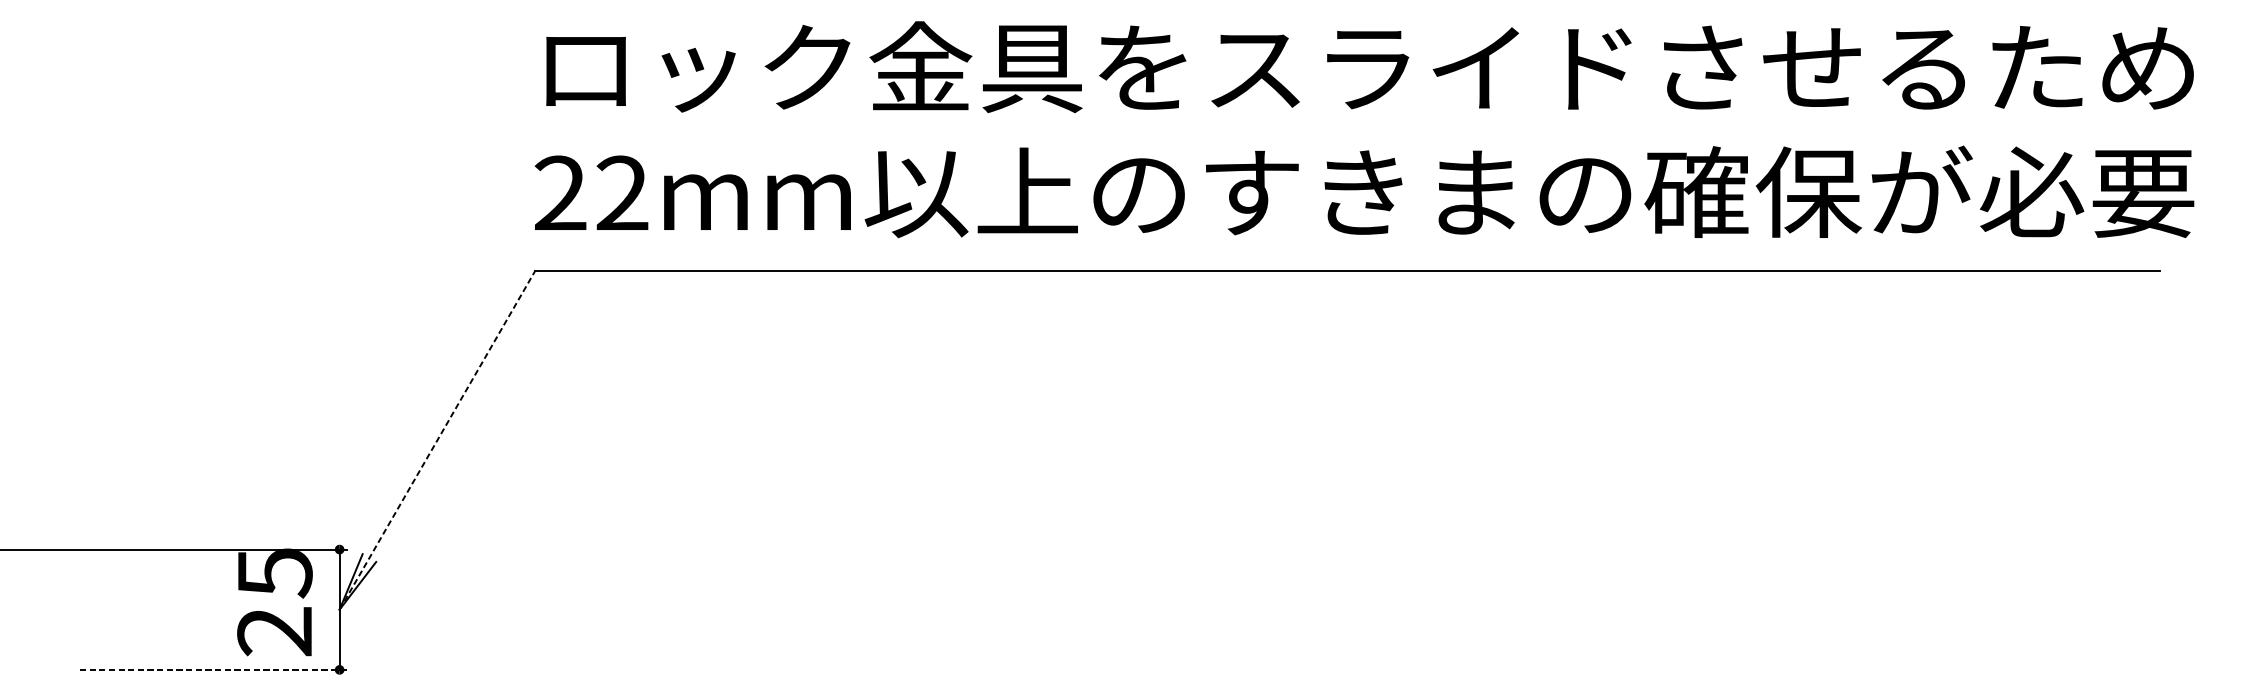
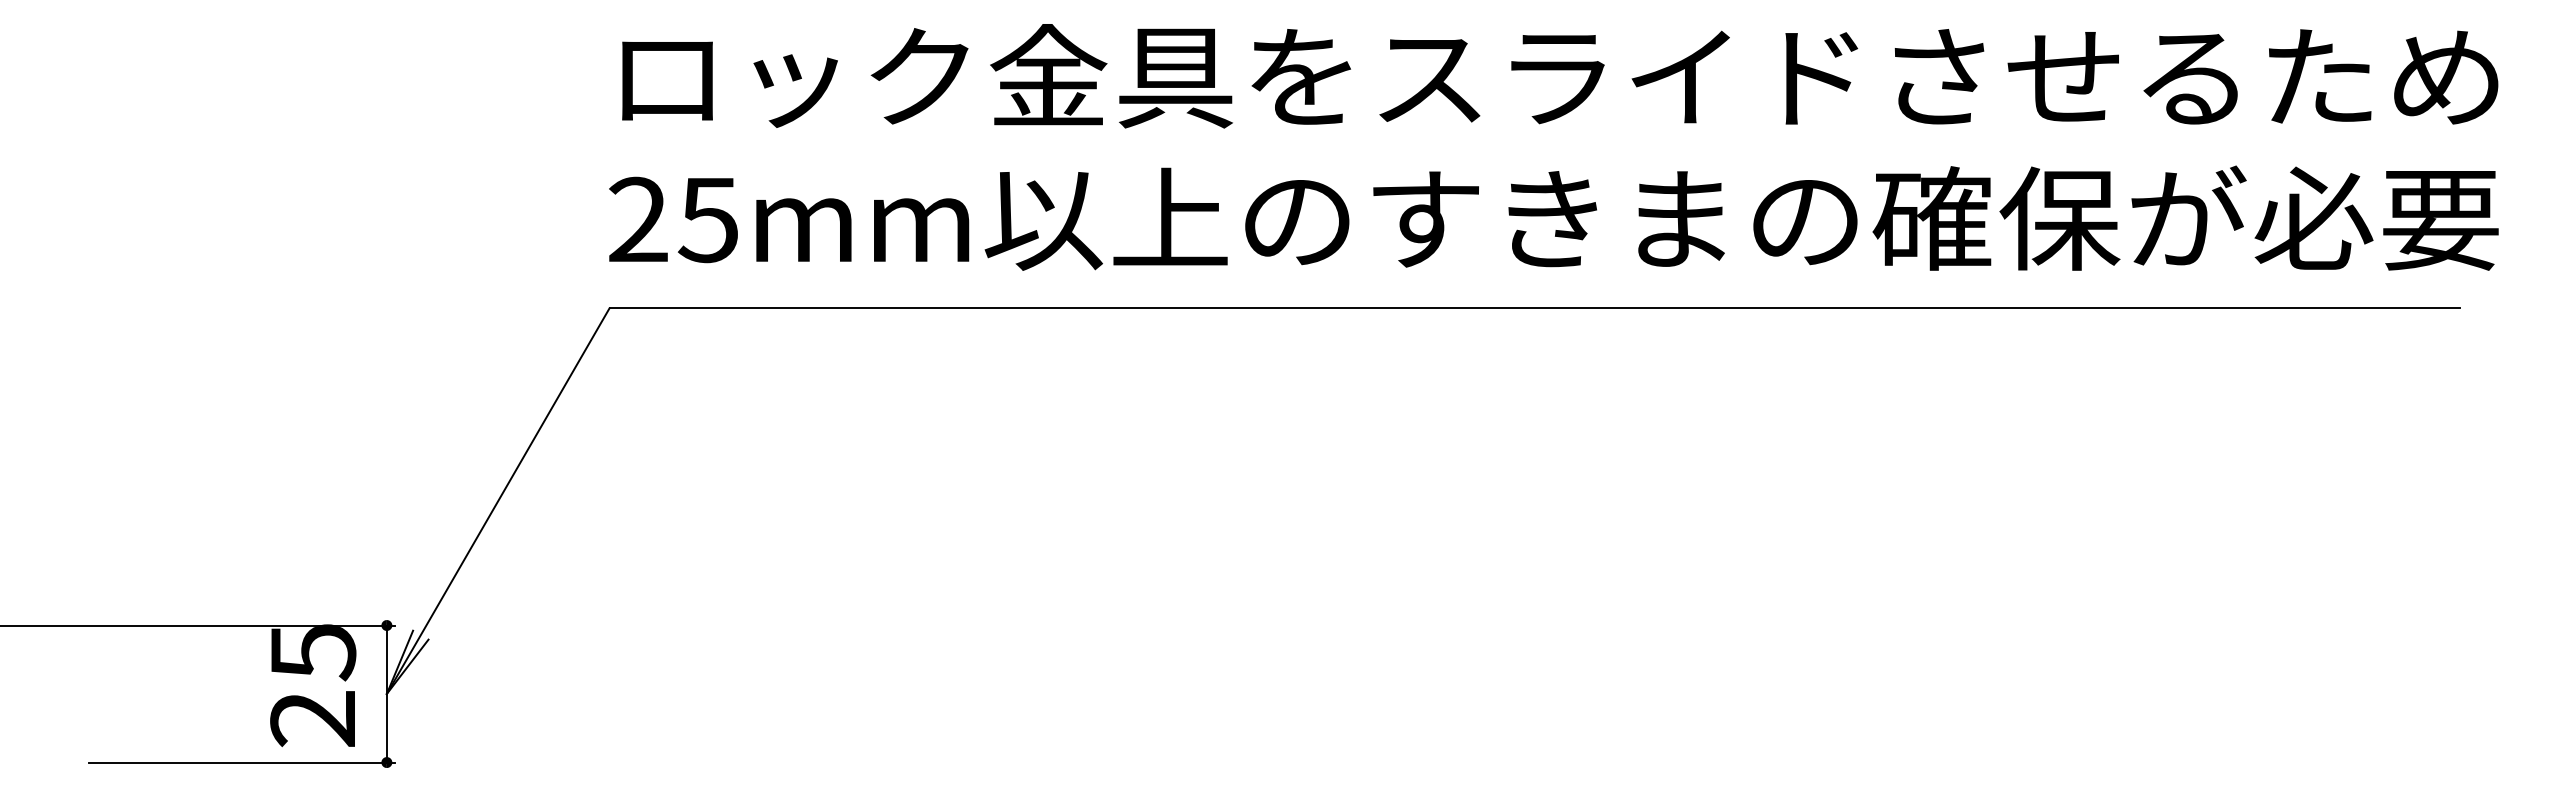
text: (621, 192) -> (707, 219), 22mm -> 25mm
line: (437, 440) -> (498, 501), dashed -> solid
line: (212, 669) -> (242, 762), dashed -> solid

